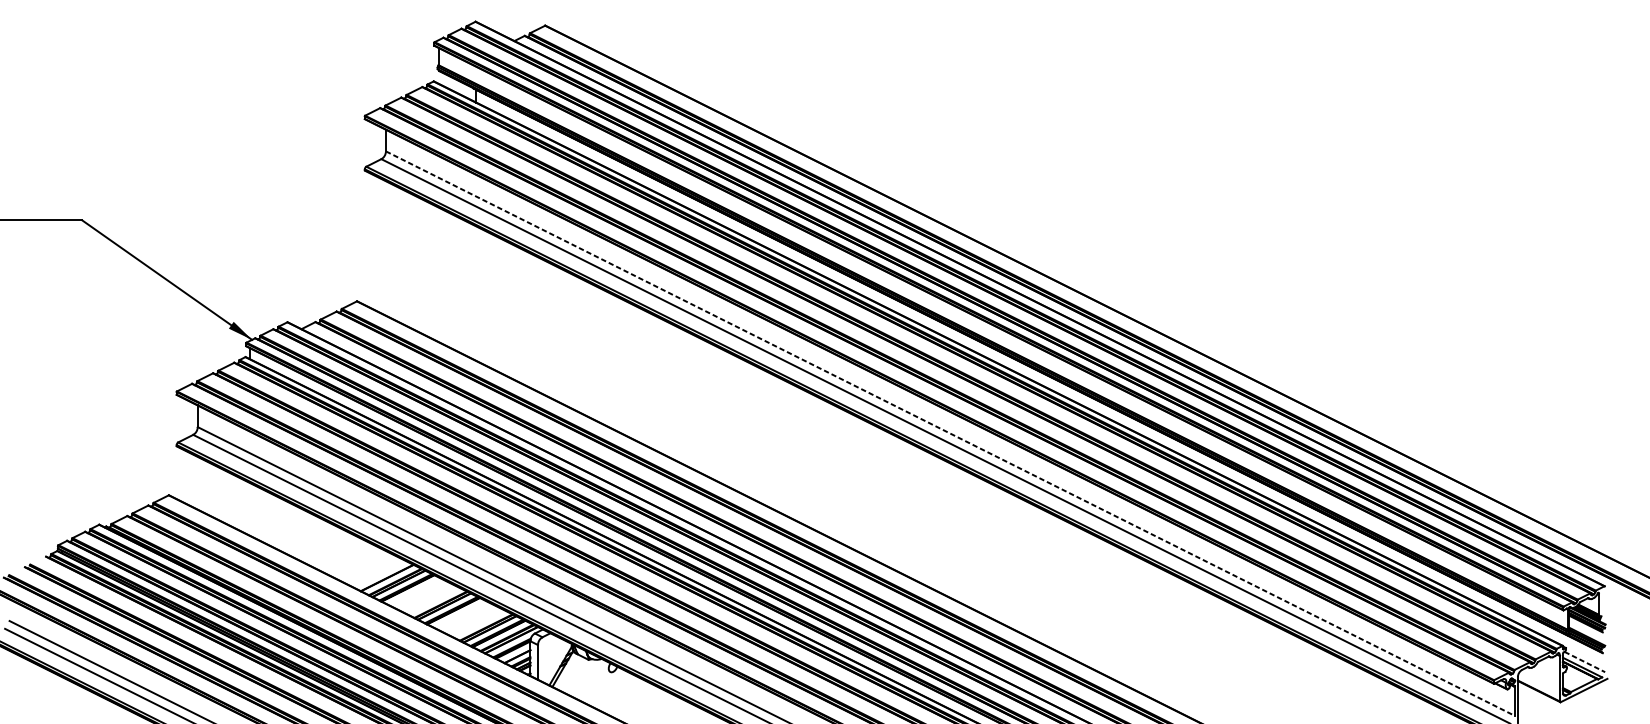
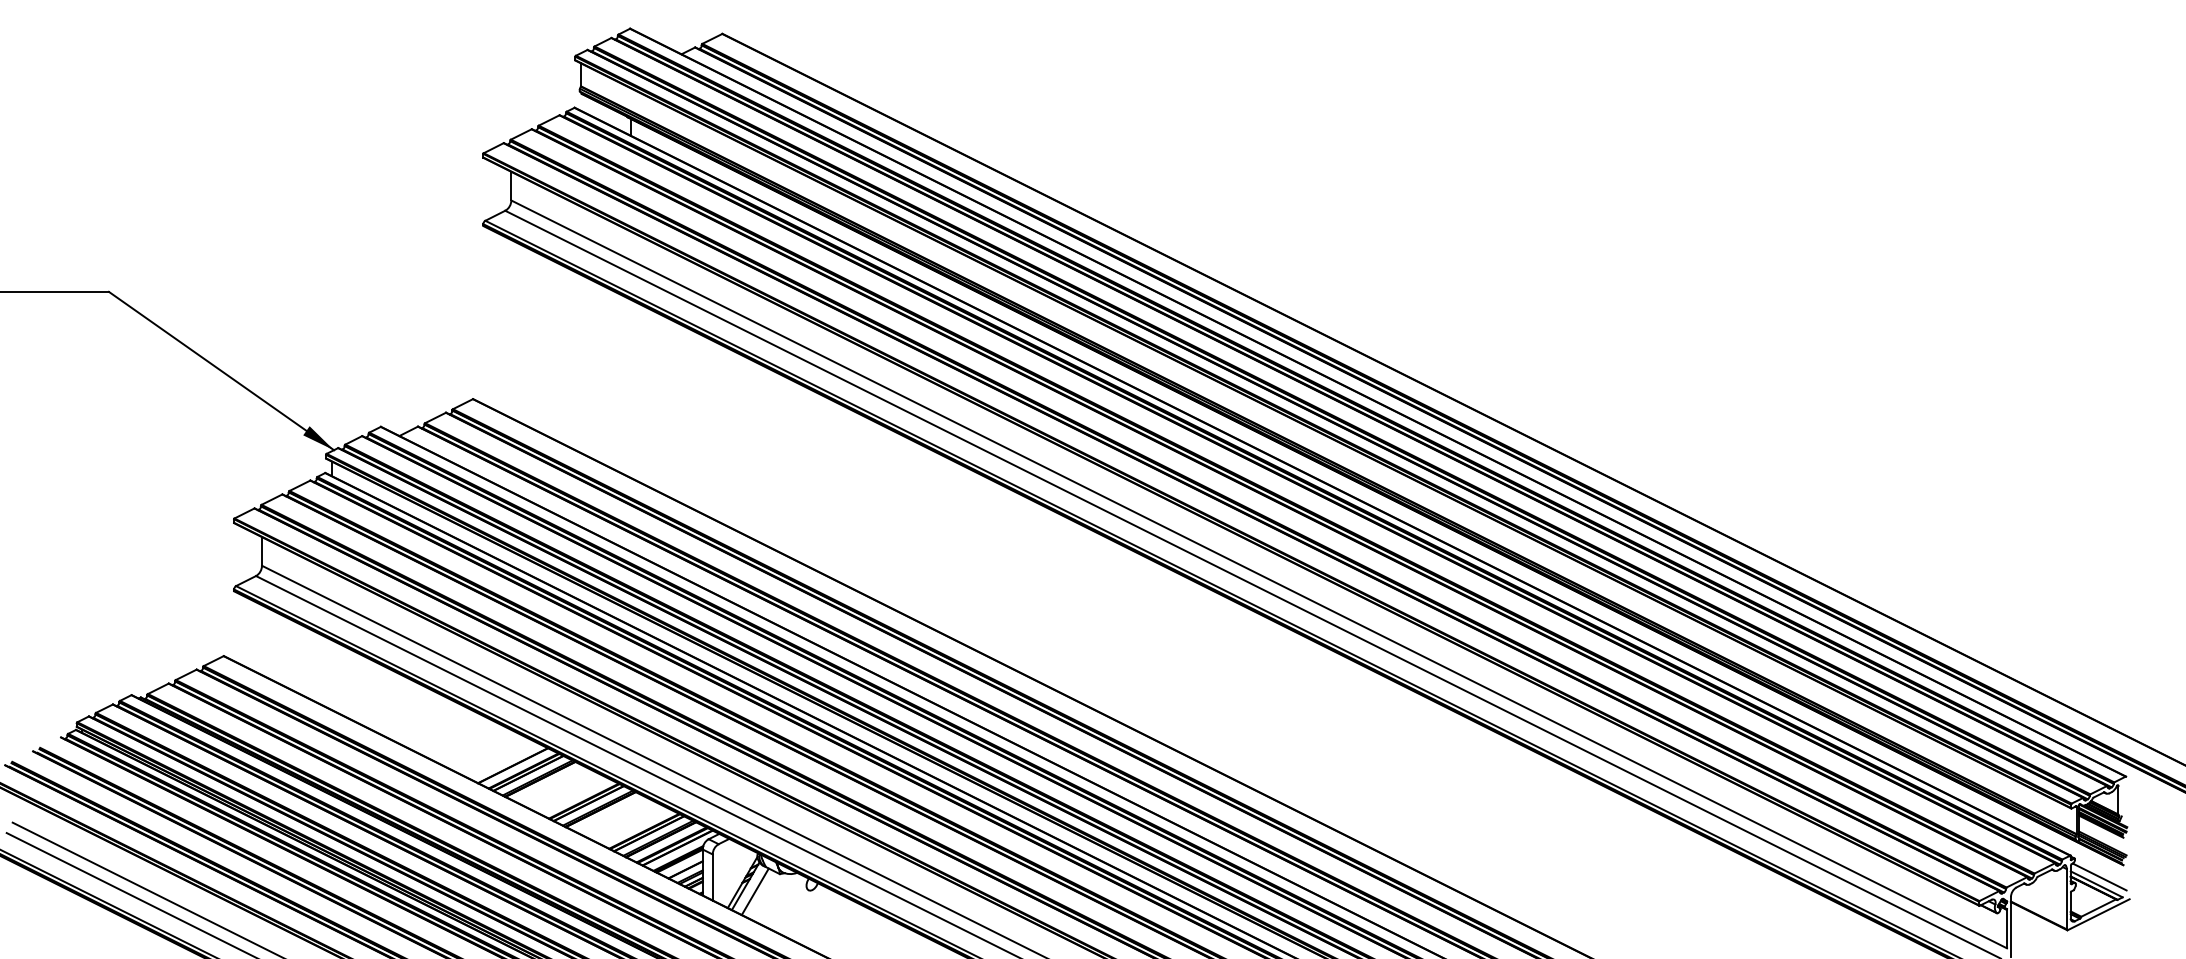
line: (950, 433) -> (1259, 574), dashed -> solid
line: (1585, 662) -> (2100, 877), dashed -> solid
line: (569, 672) -> (754, 891), added

